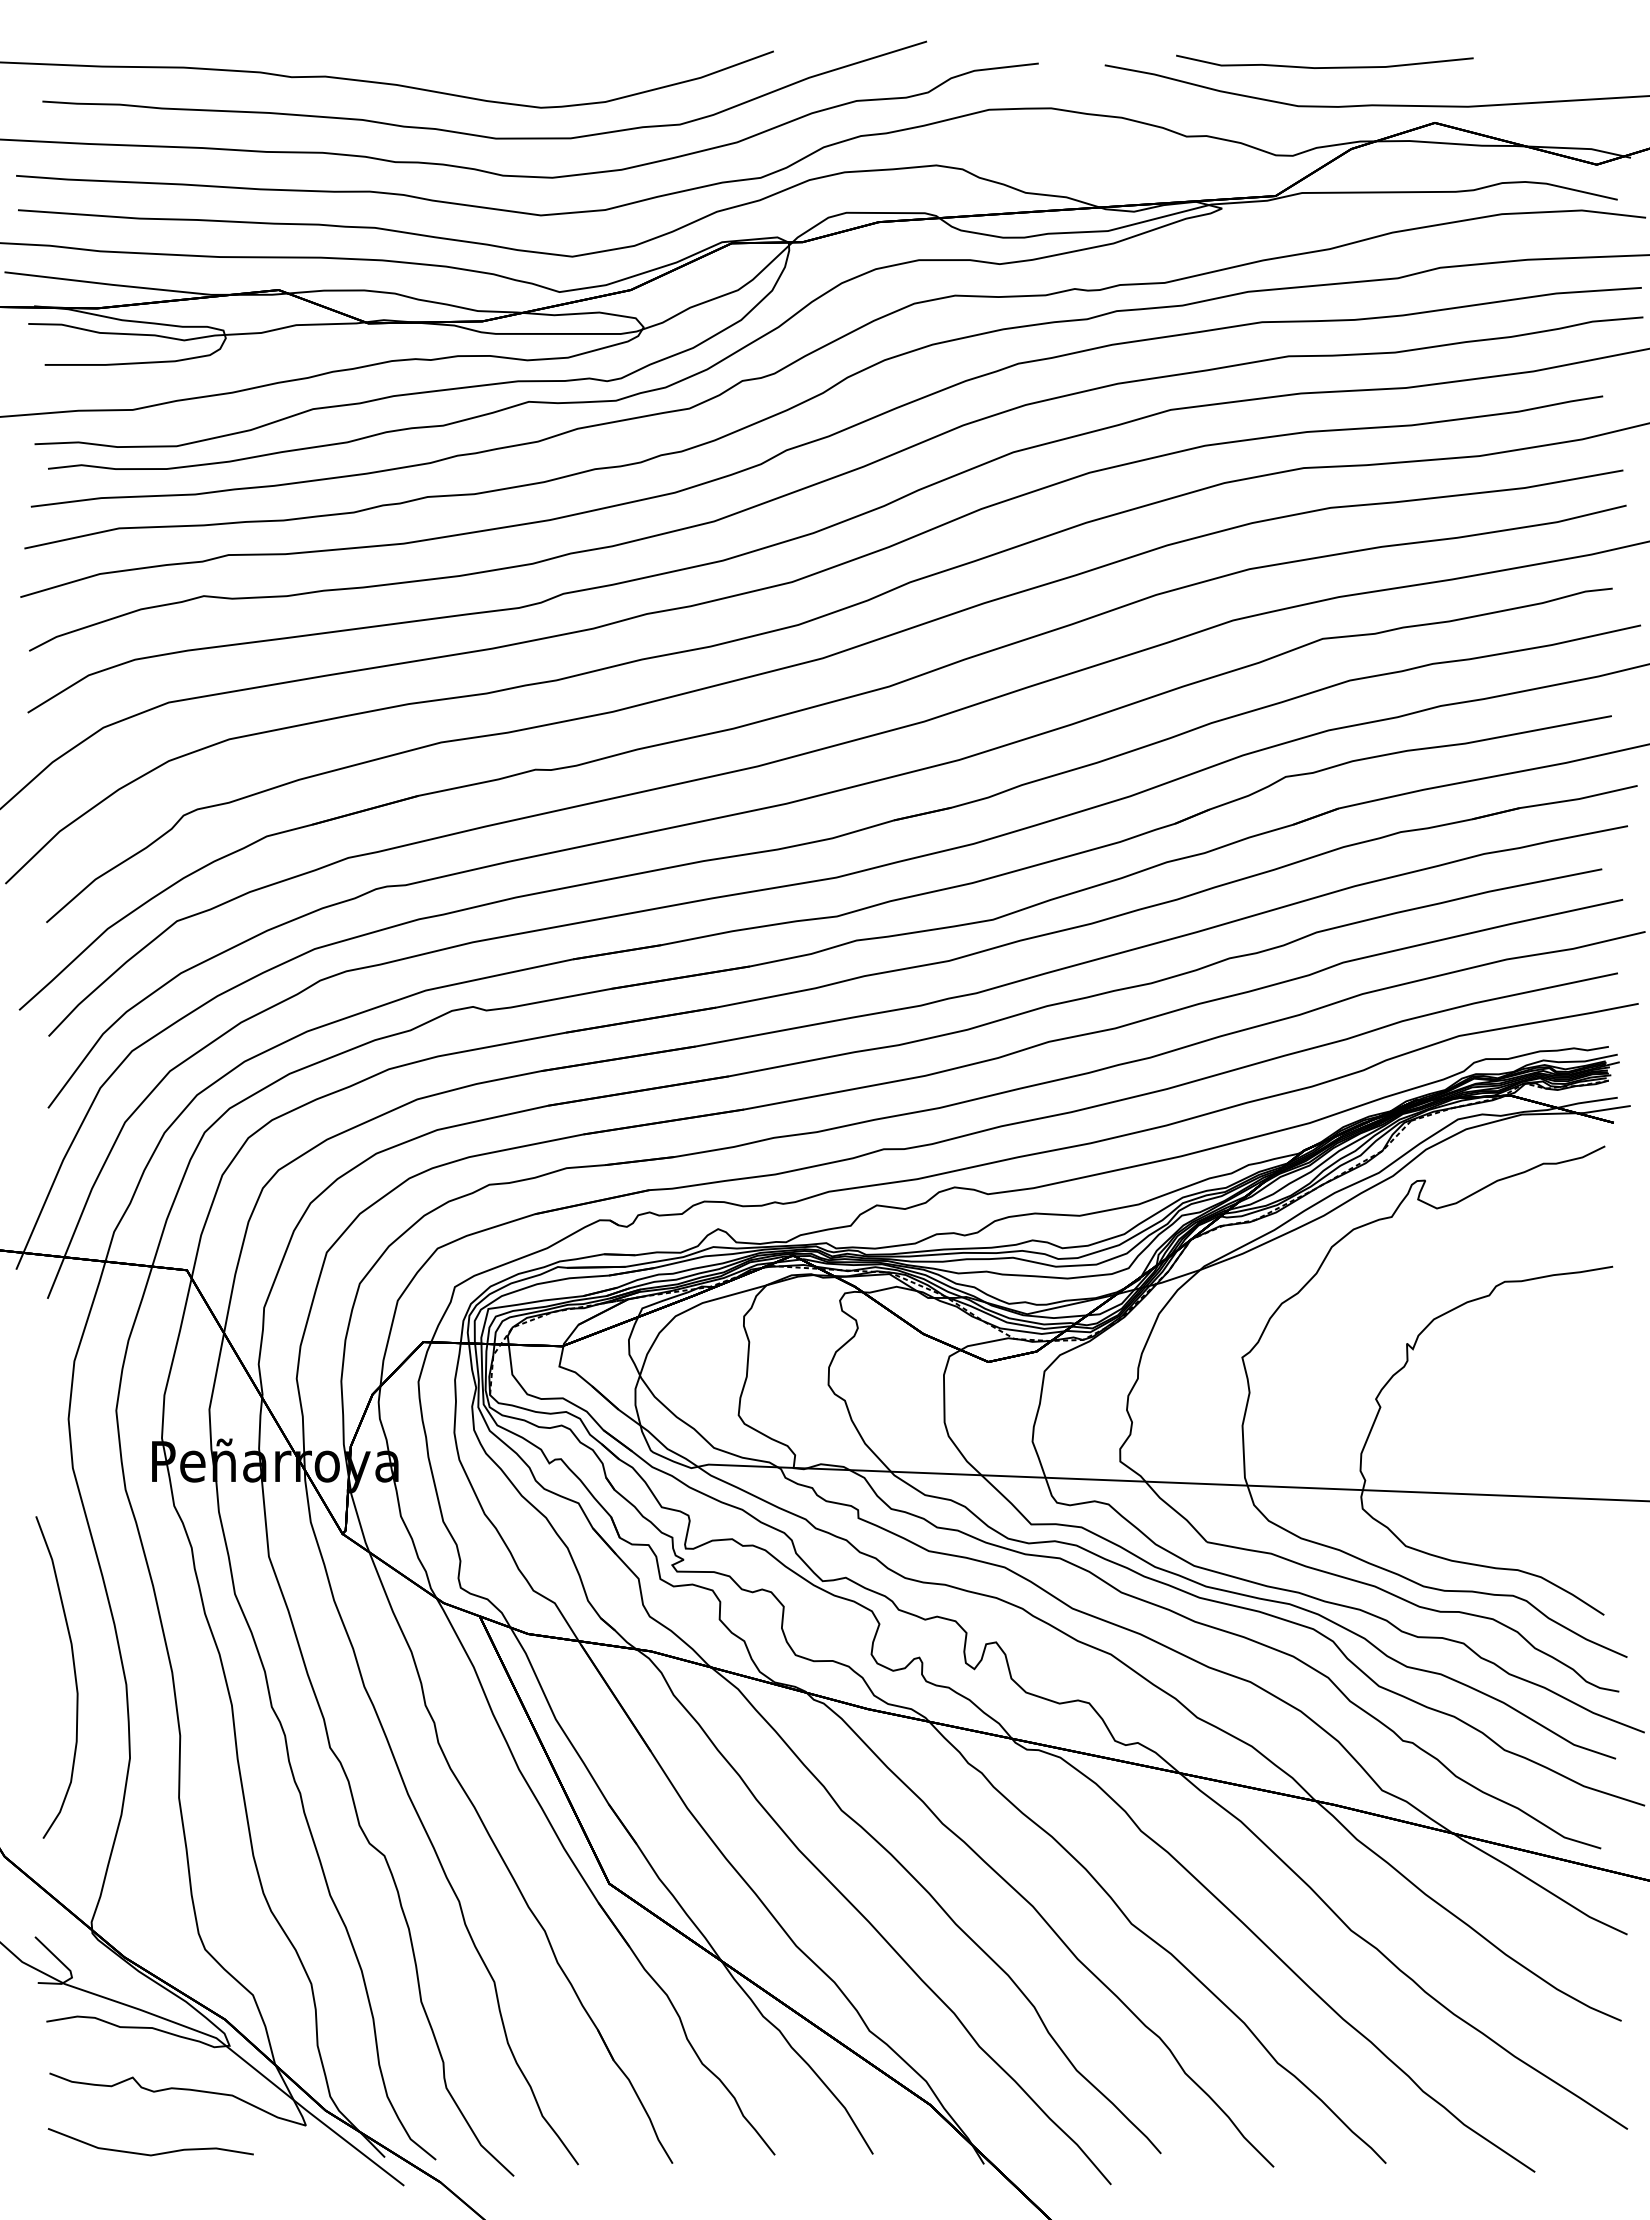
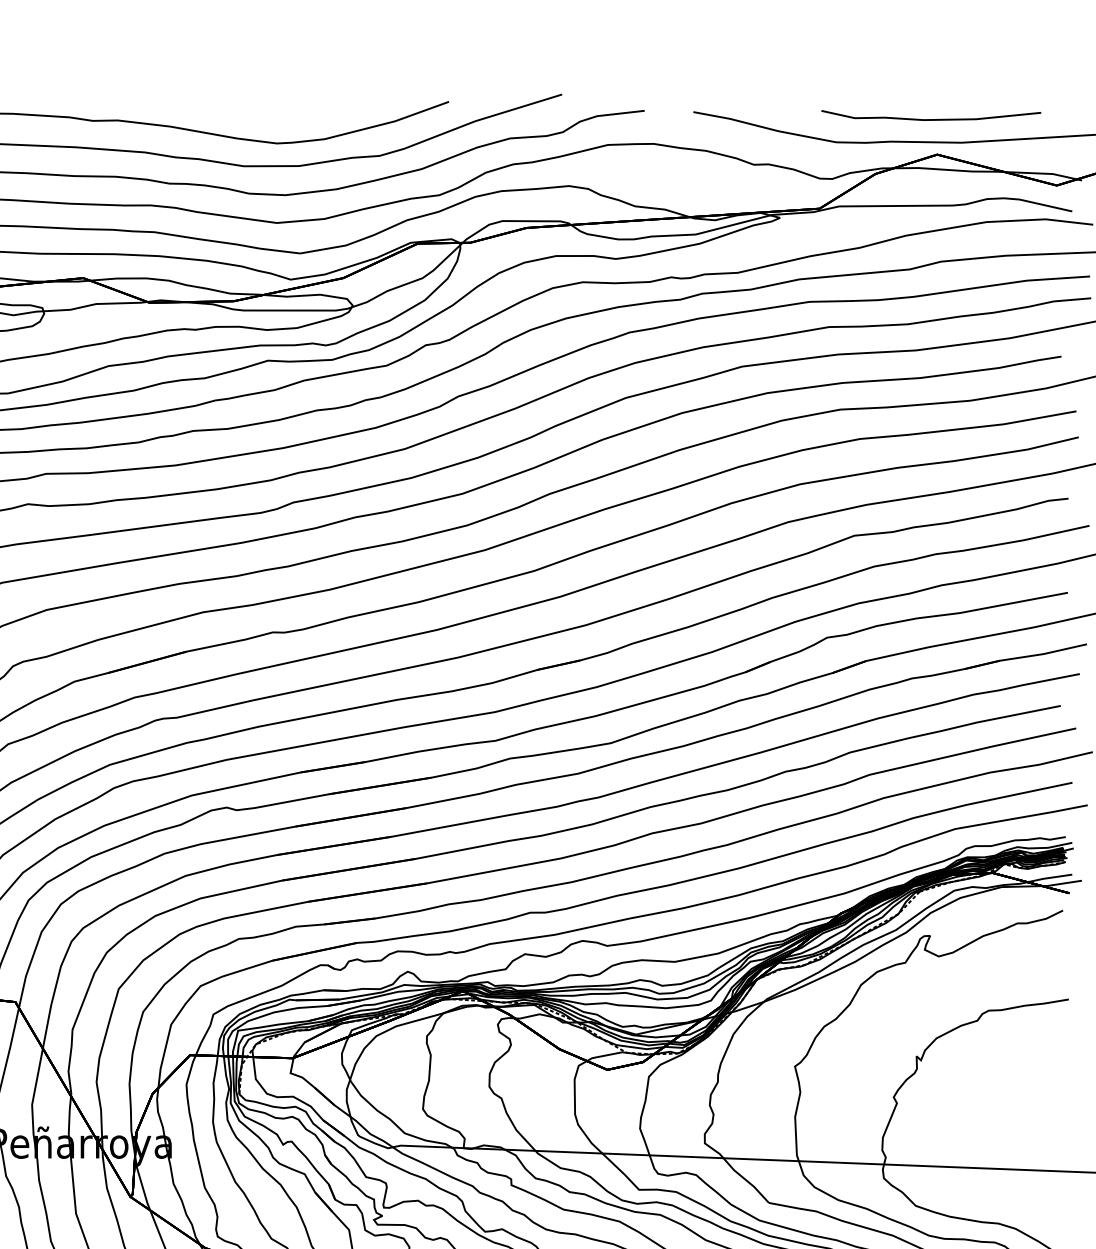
curve: (1324, 67) -> (931, 119), moved

